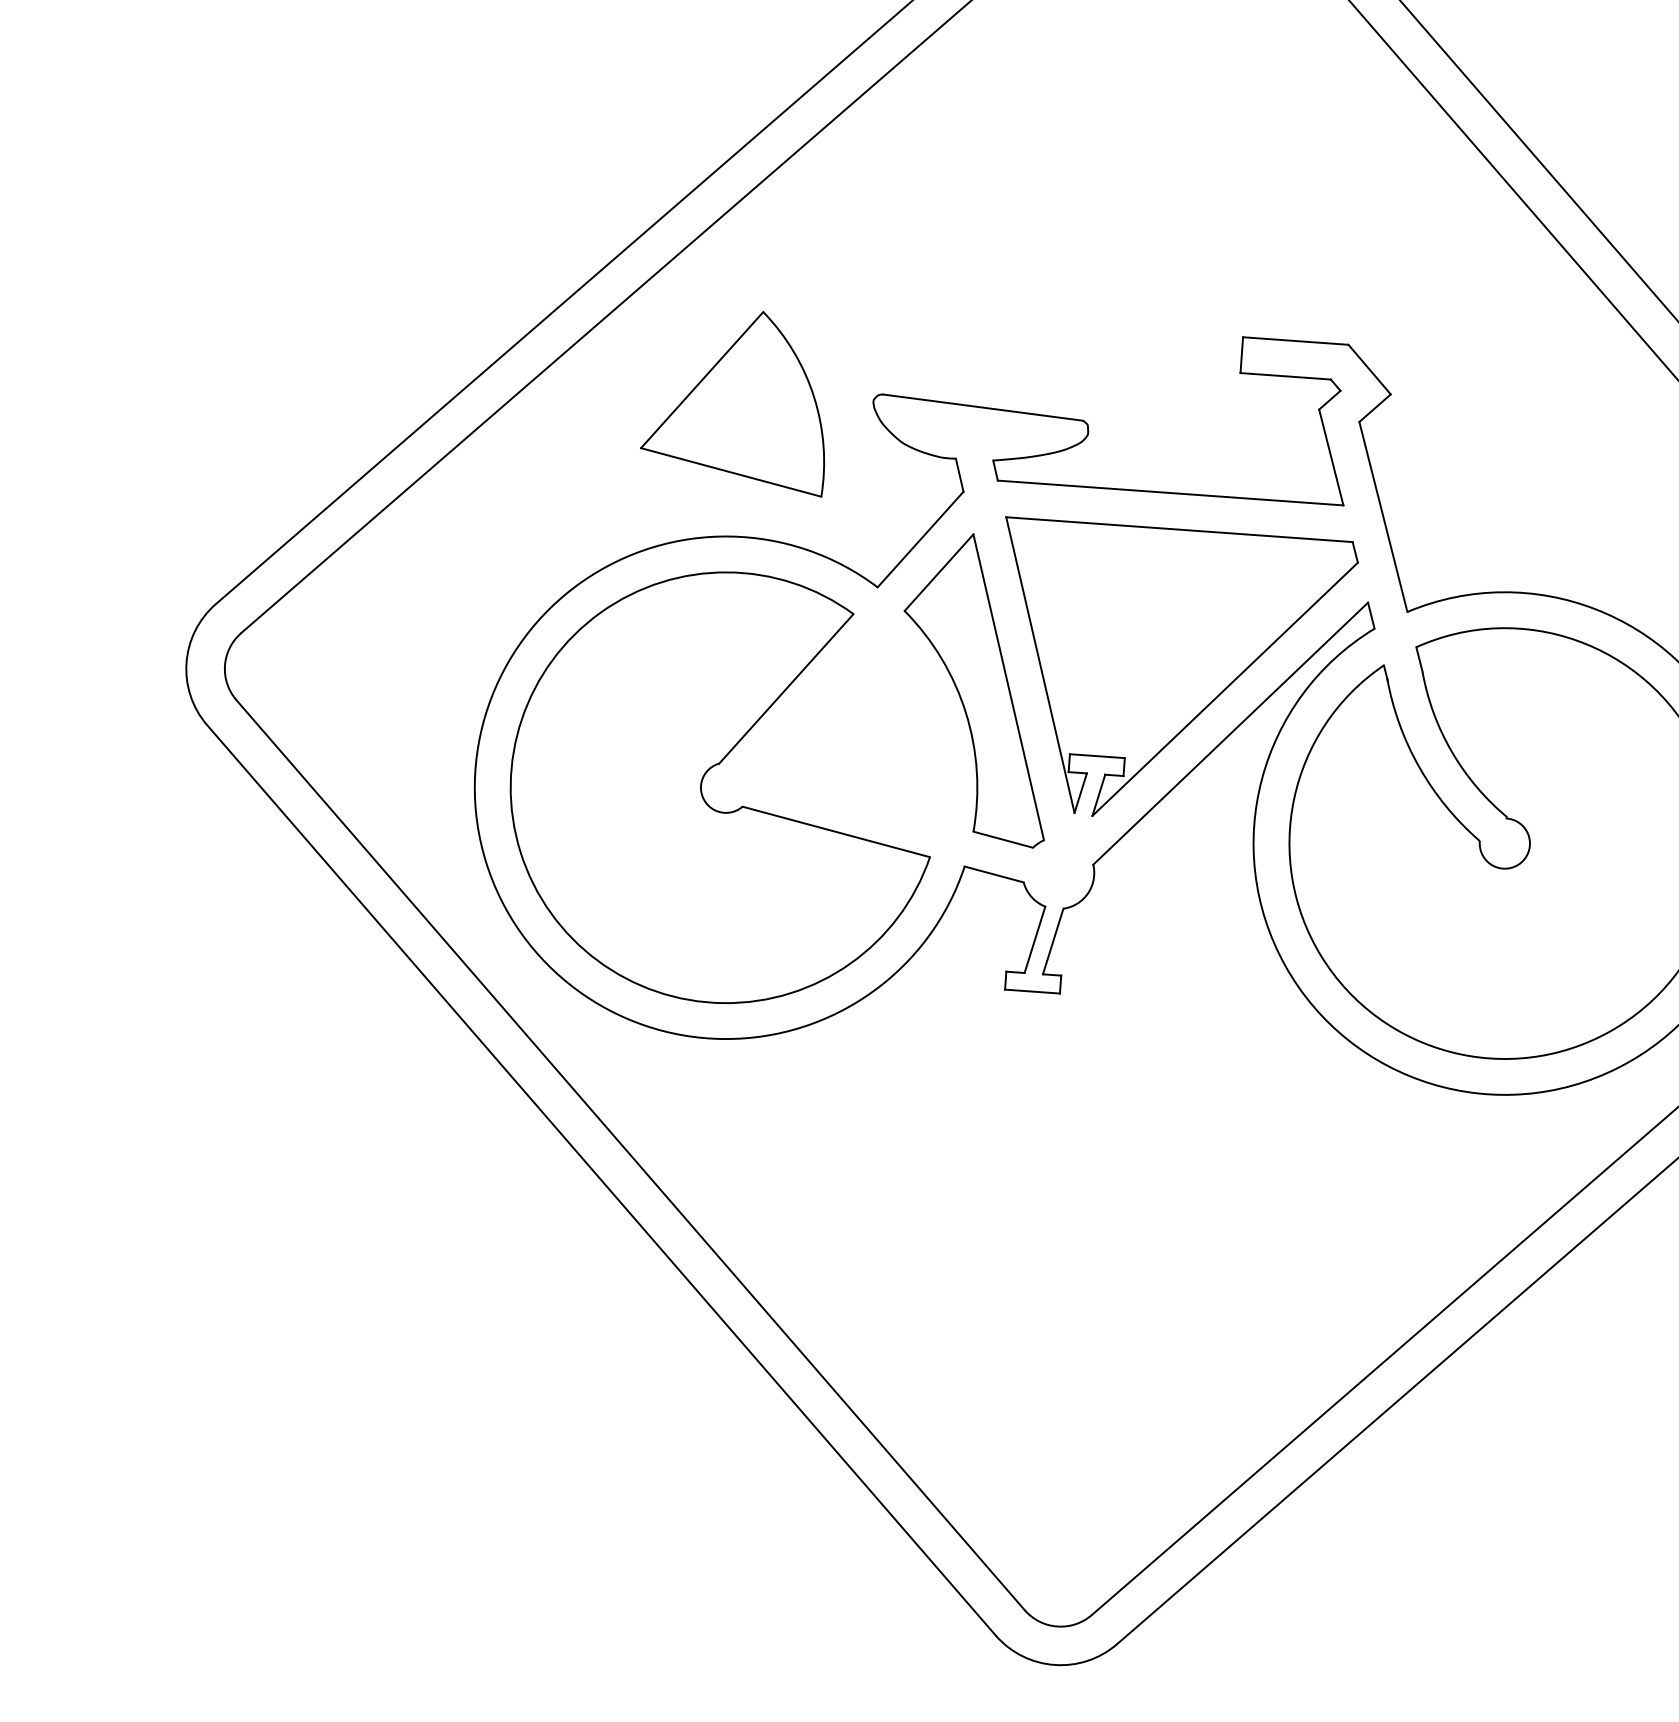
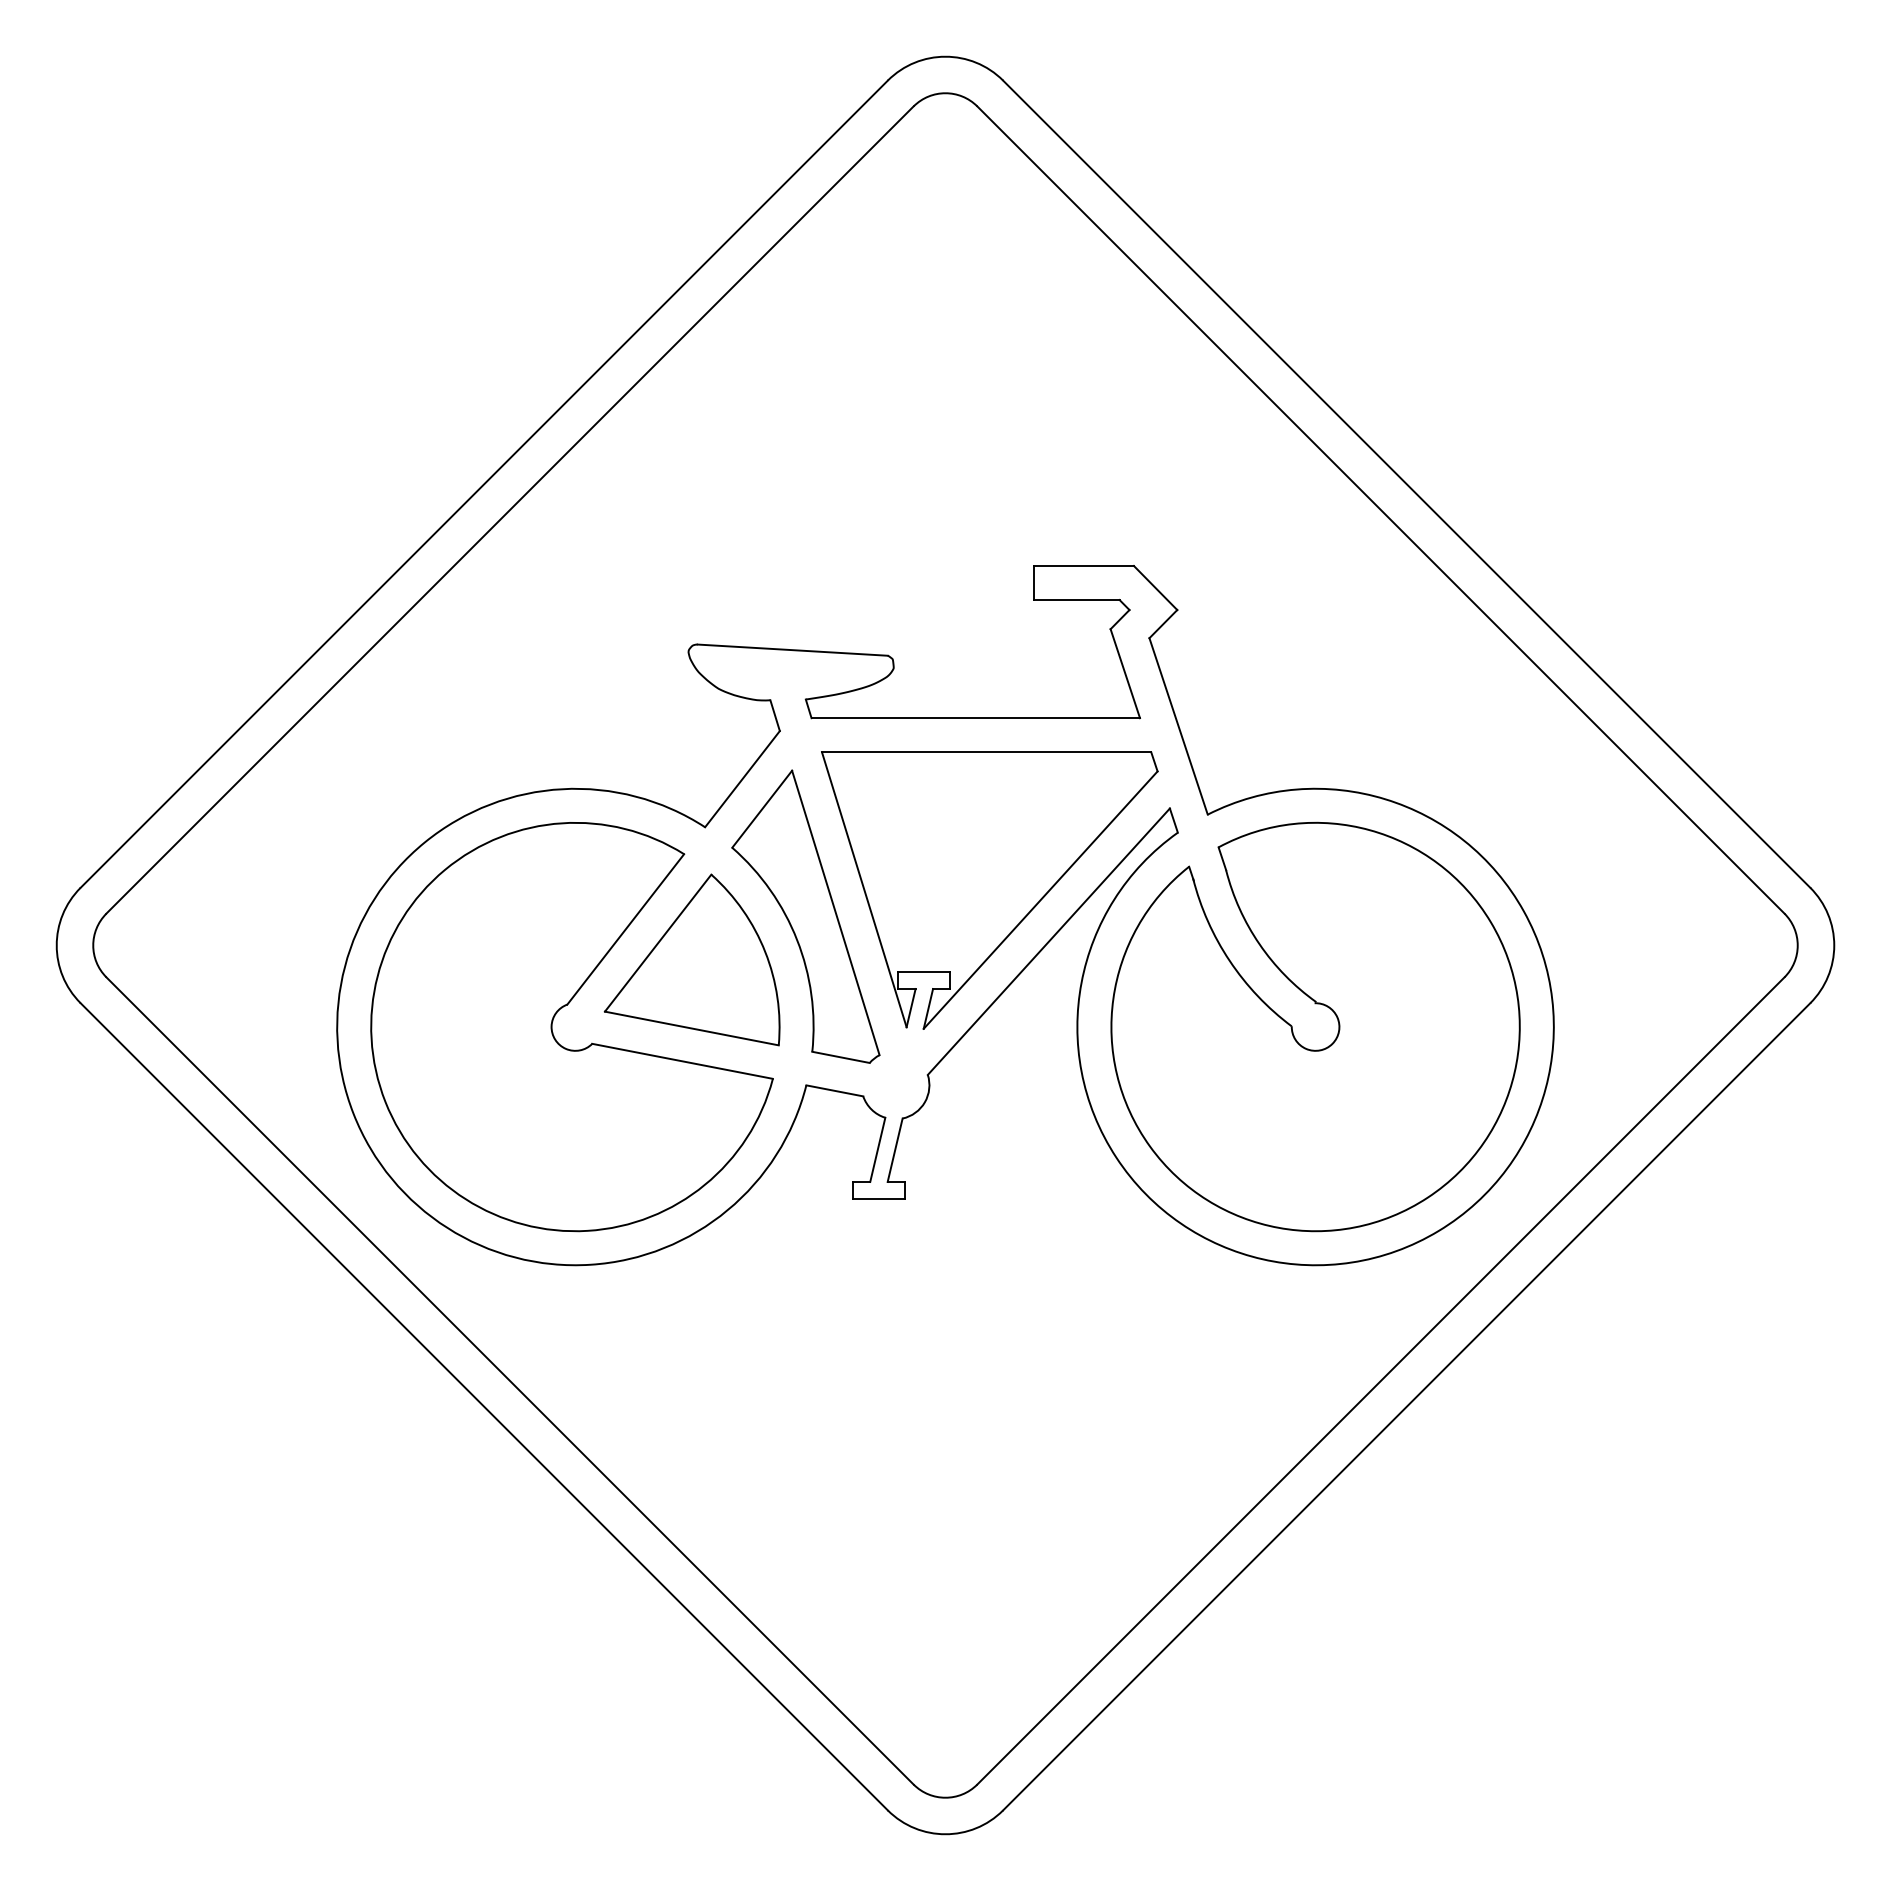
part: (736, 399) -> (691, 959), moved

